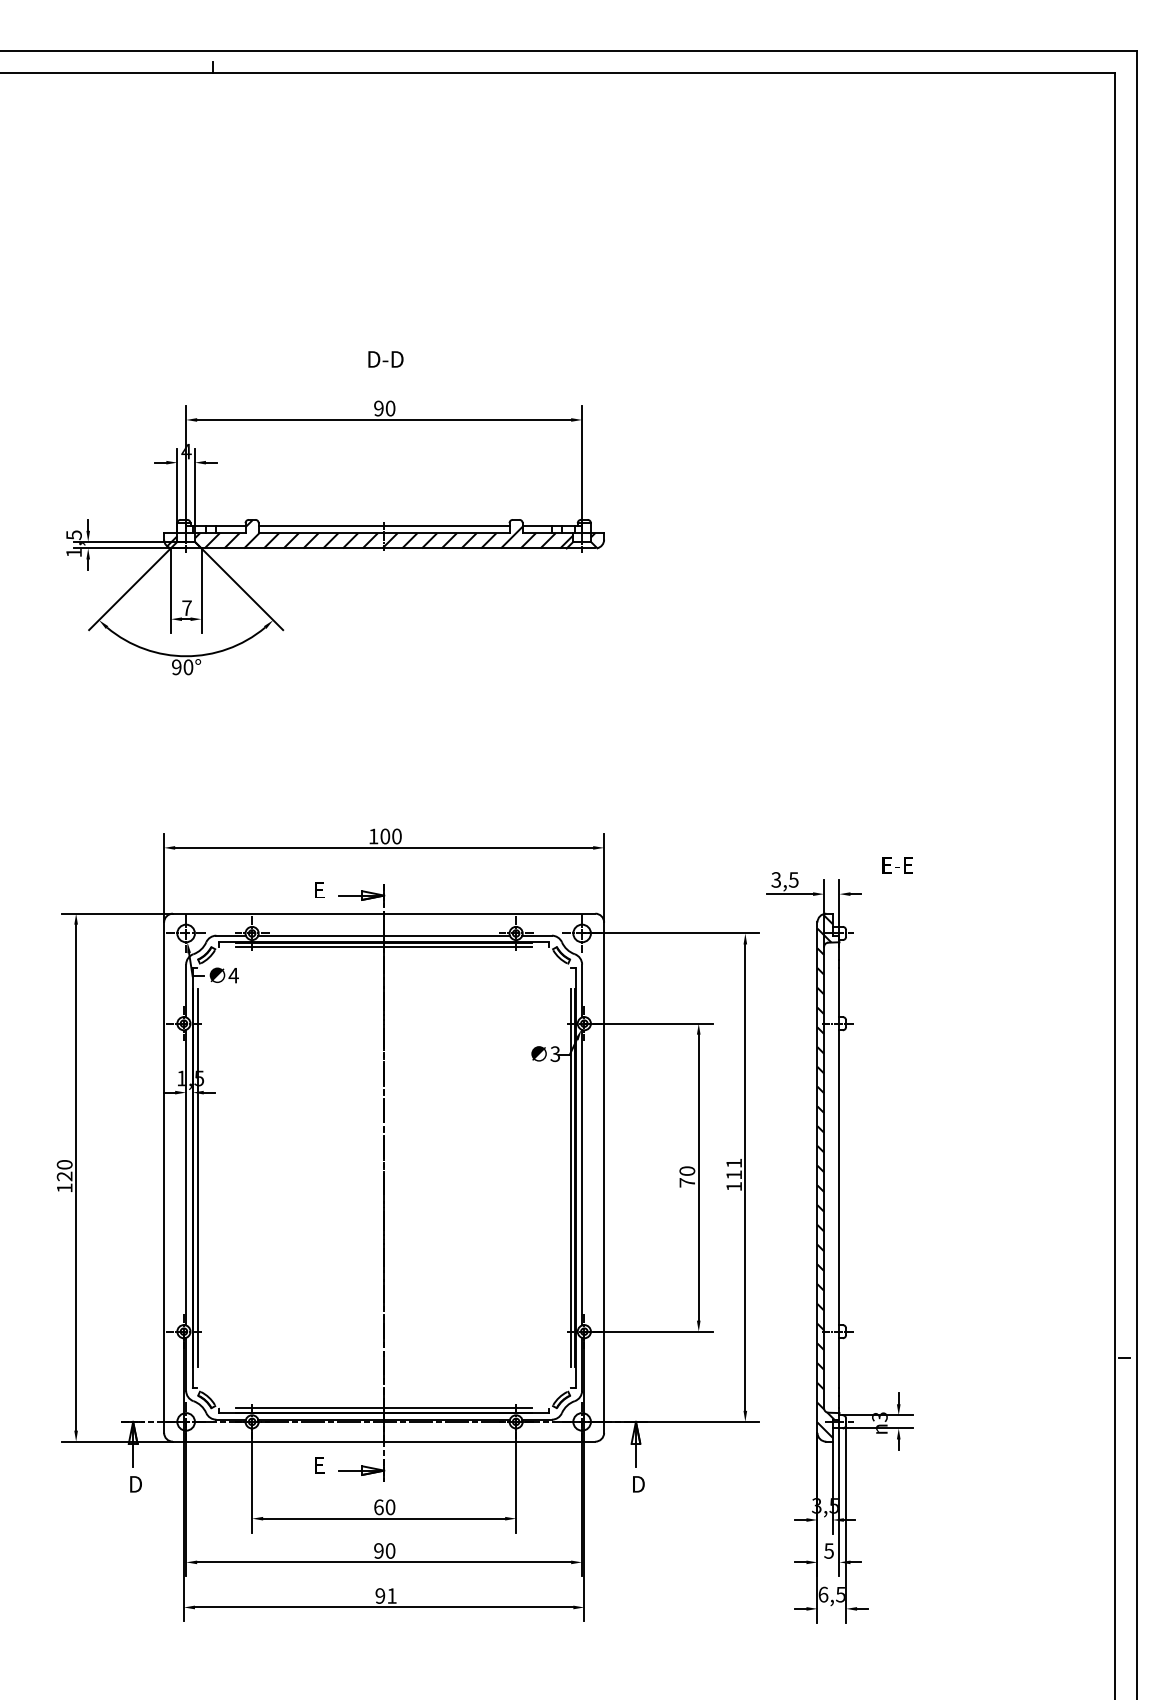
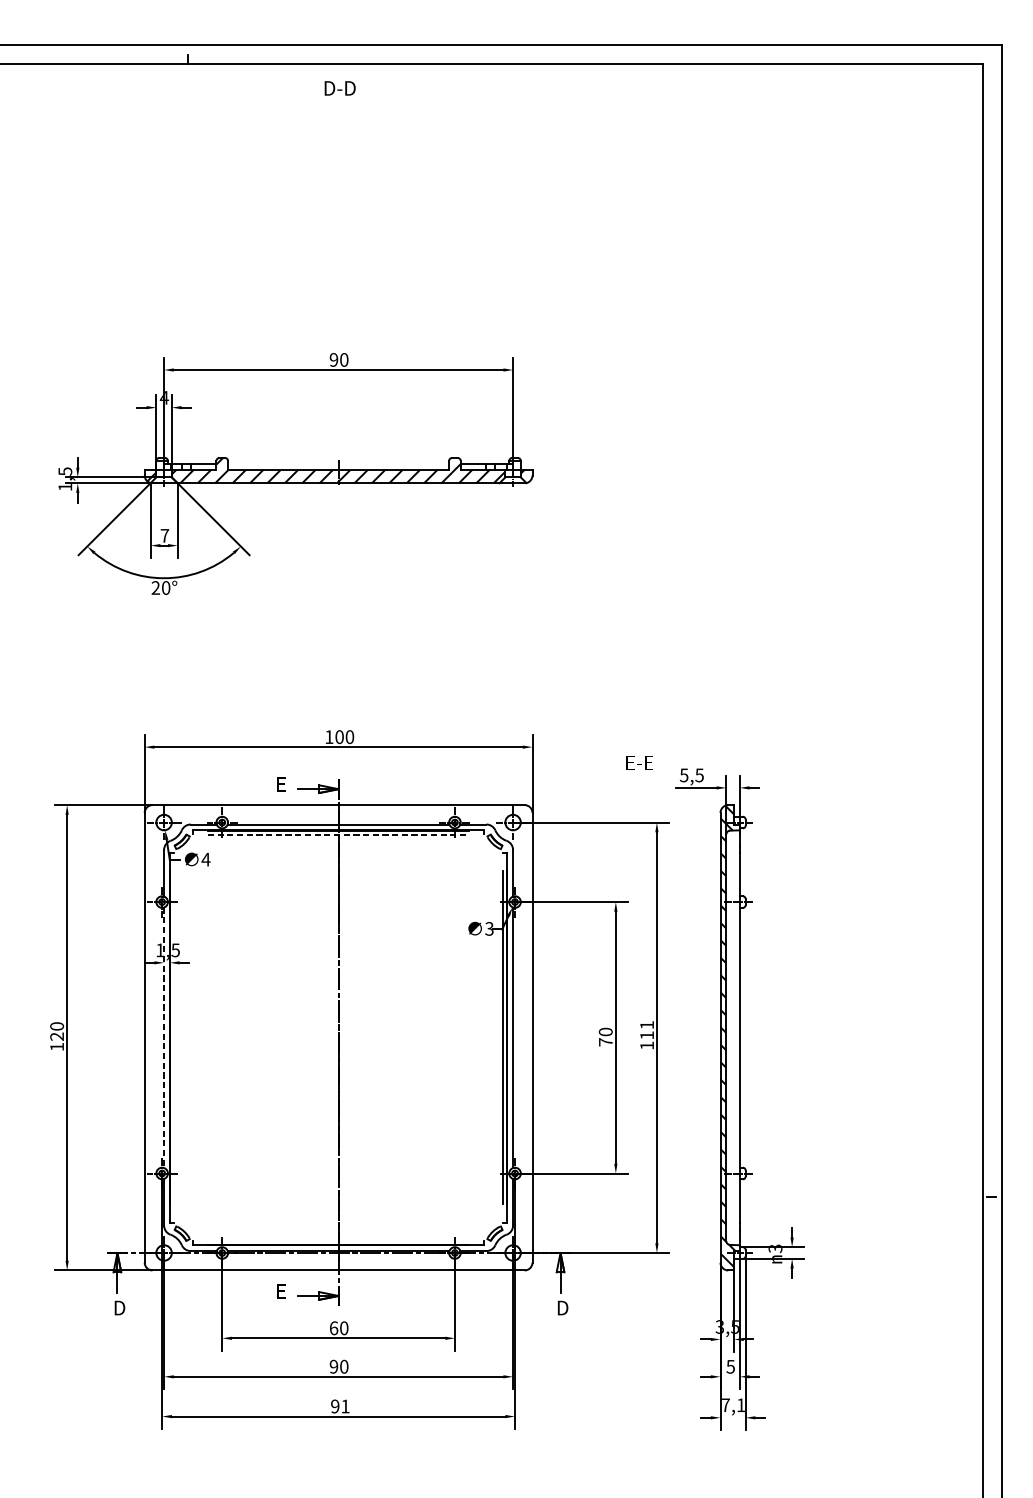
text: (385, 359) -> (339, 88), moved
line: (383, 526) -> (338, 463), removed
text: (176, 667) -> (155, 588), 90° -> 20°
text: (897, 865) -> (639, 762), moved
text: (776, 879) -> (684, 774), 3,5 -> 5,5
line: (384, 947) -> (338, 834), solid -> dashed
line: (186, 1177) -> (164, 1037), solid -> dashed
line: (197, 1177) -> (174, 1037), removed
line: (383, 1408) -> (338, 1241), removed
text: (831, 1594) -> (732, 1405), 6,5 -> 7,1

